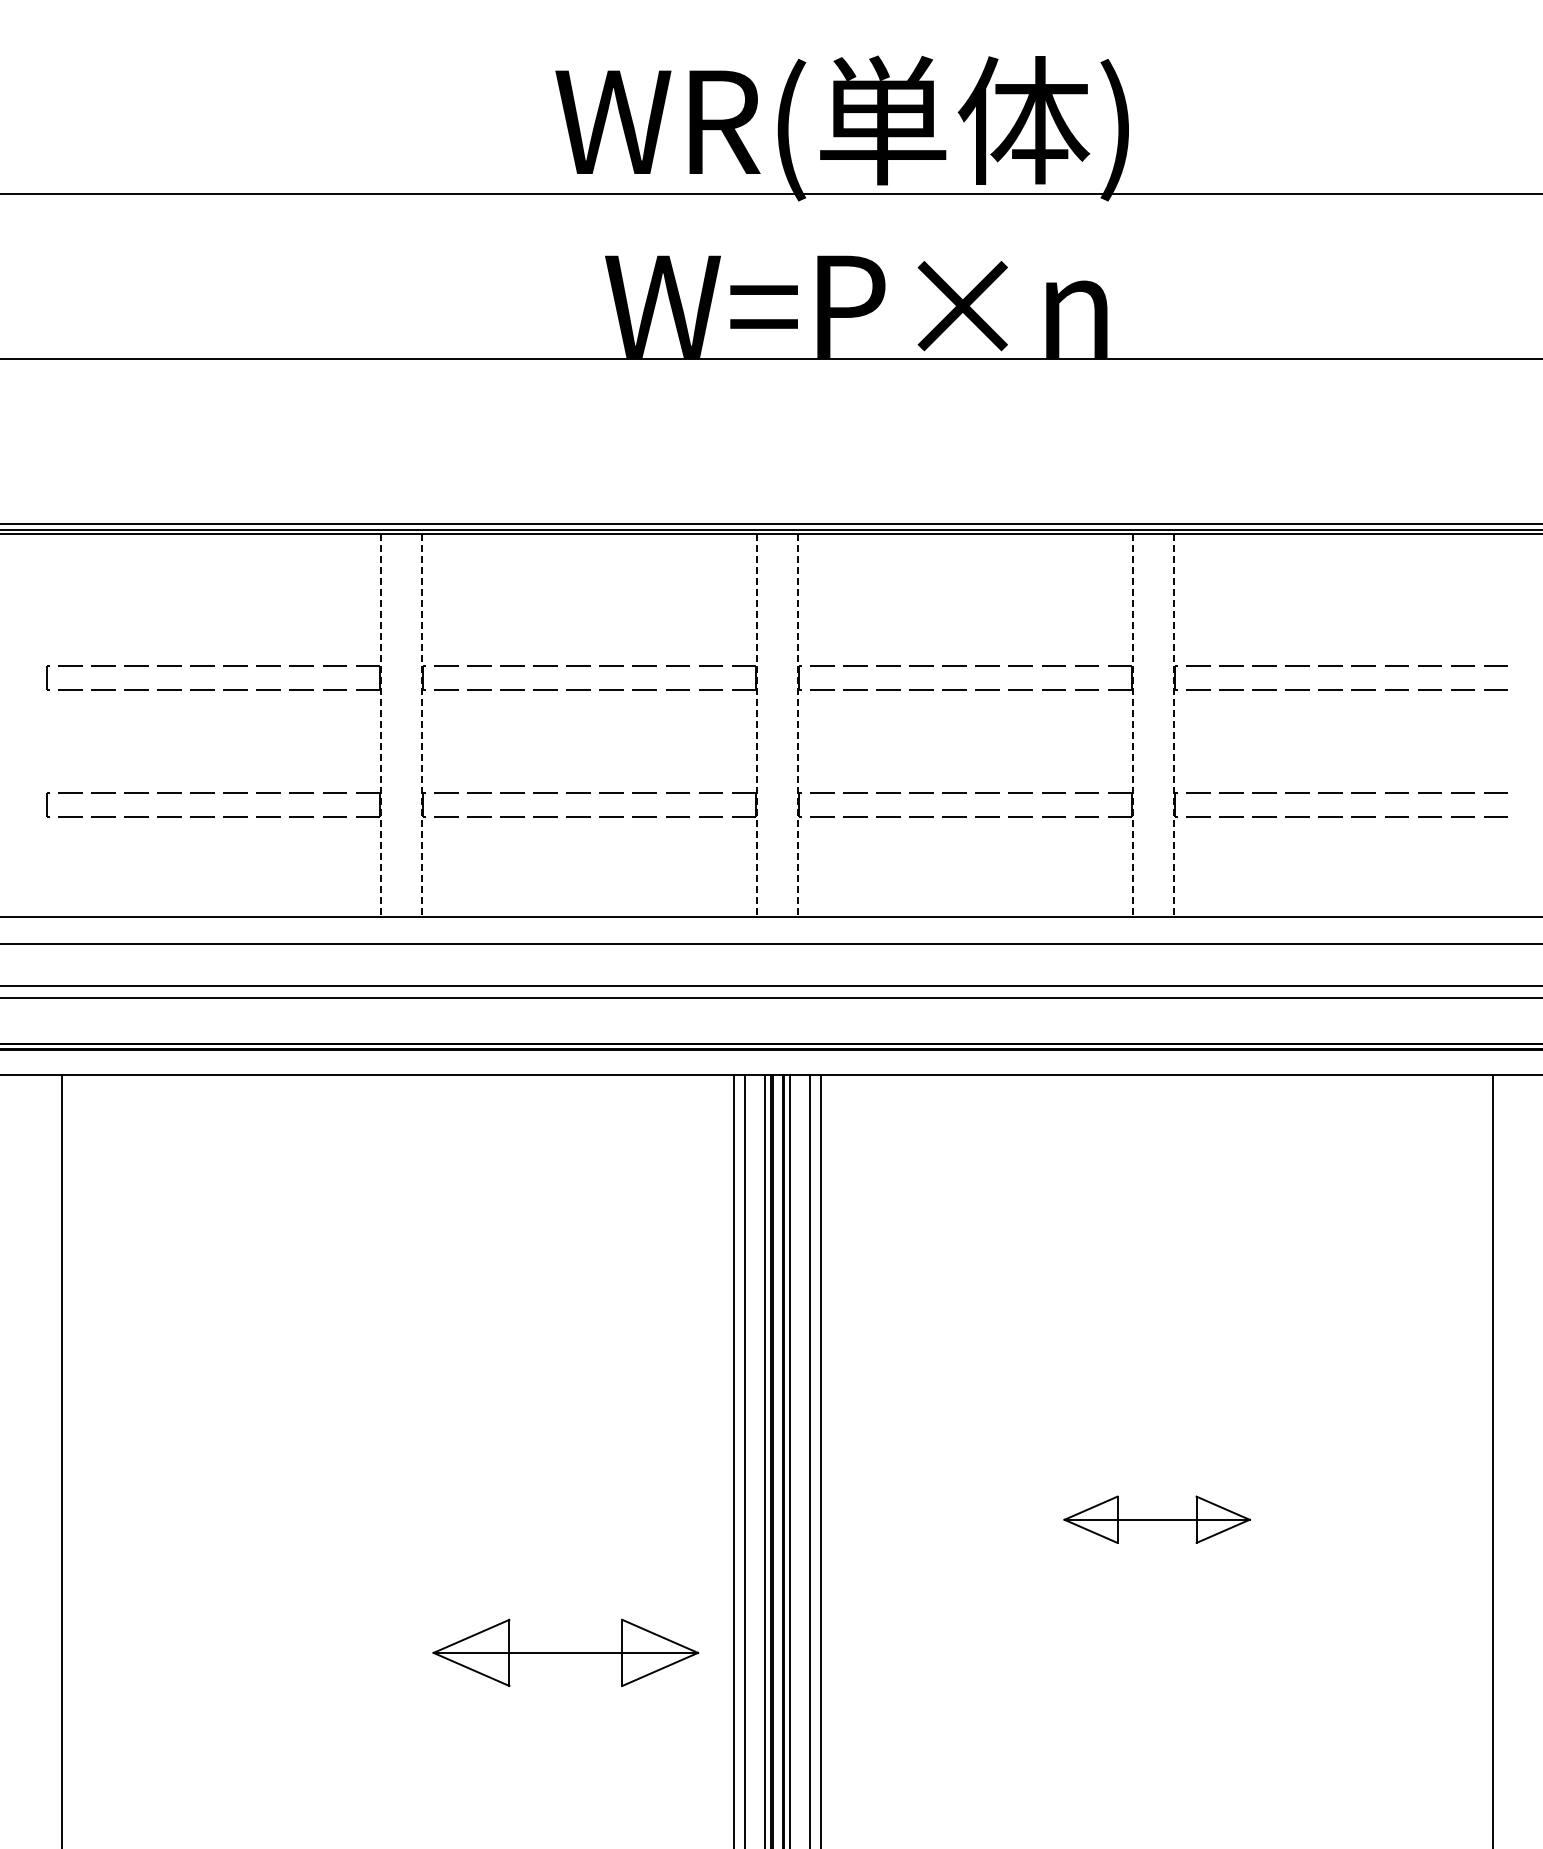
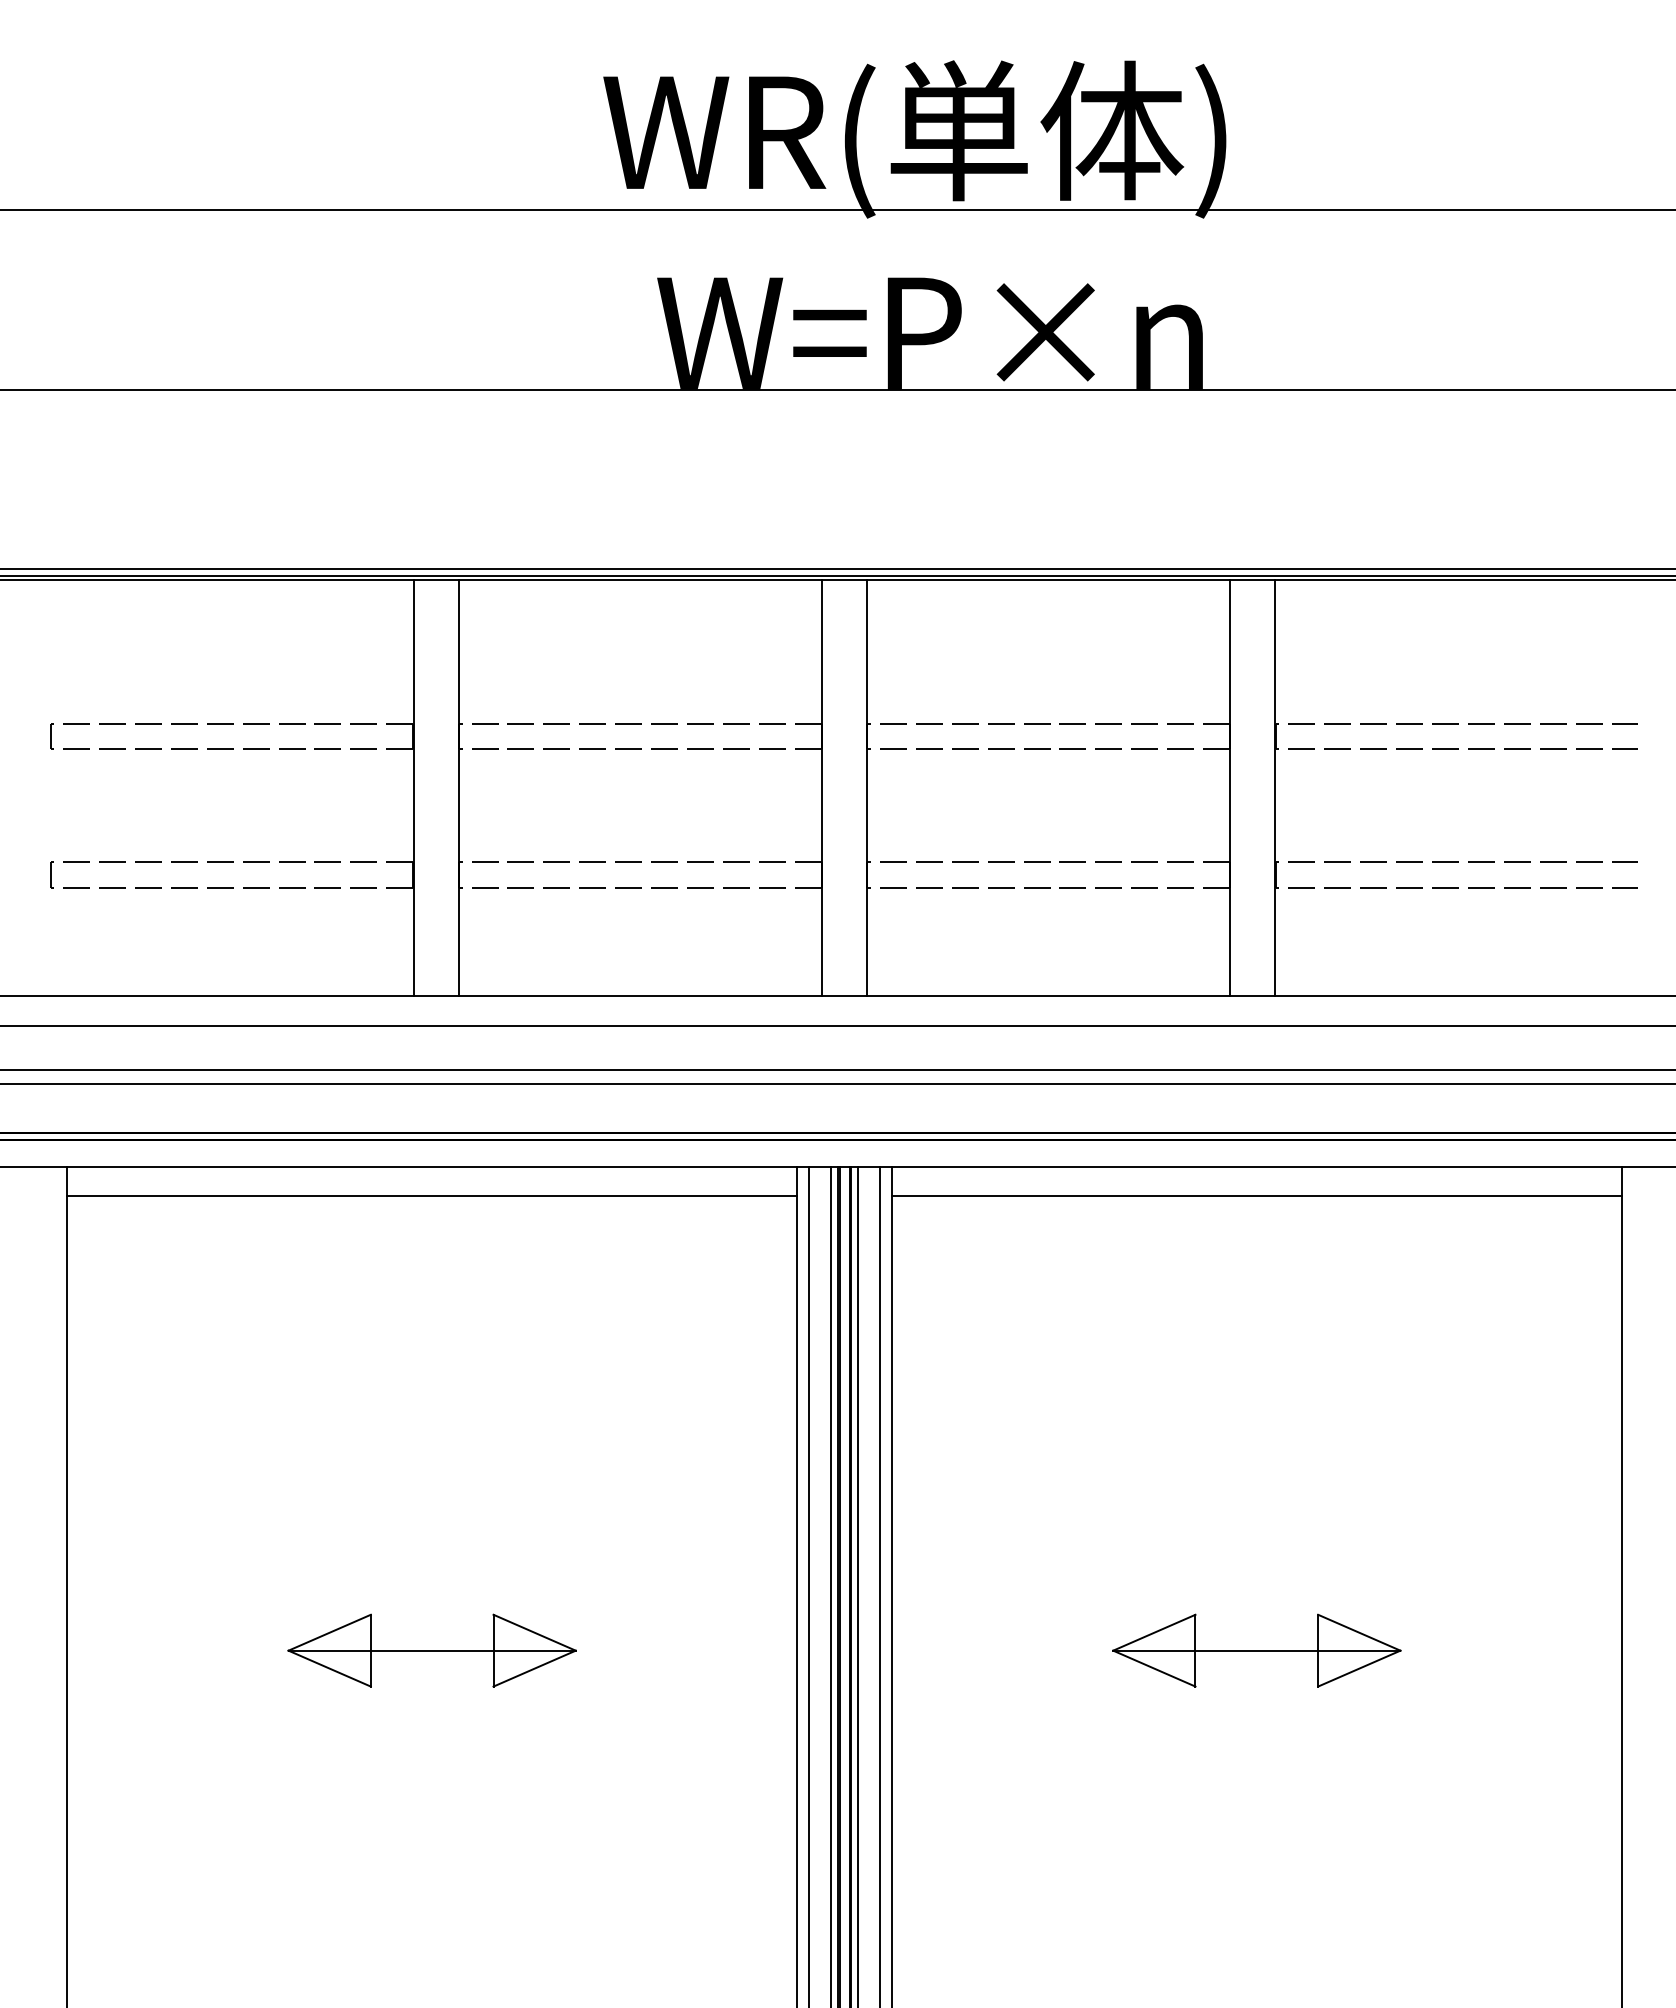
line: (380, 726) -> (413, 788), dashed -> solid
line: (422, 726) -> (458, 788), dashed -> solid
line: (756, 726) -> (821, 788), dashed -> solid
line: (798, 726) -> (867, 788), dashed -> solid
line: (1132, 726) -> (1230, 788), dashed -> solid
line: (1174, 726) -> (1275, 788), dashed -> solid
line: (397, 1101) -> (431, 1196), added
line: (1156, 1101) -> (1256, 1196), added
part: (1156, 1519) -> (1256, 1650), size x1.43
part: (565, 1652) -> (431, 1650), moved

